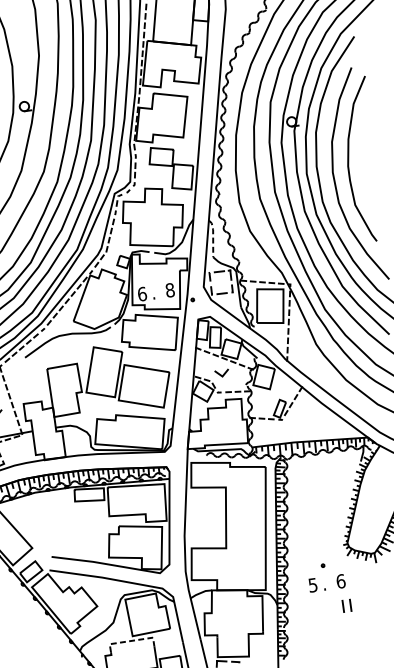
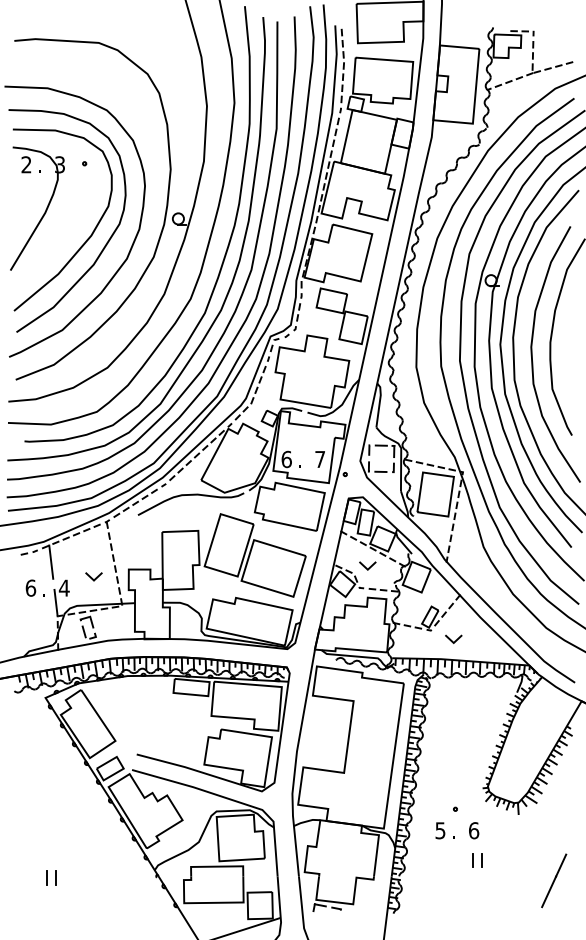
line: (213, 237) -> (379, 404), dashed -> solid
text: (170, 290) -> (320, 459), 8 -> 7
line: (300, 424) -> (451, 639), added
line: (131, 640) -> (217, 866), dashed -> solid

